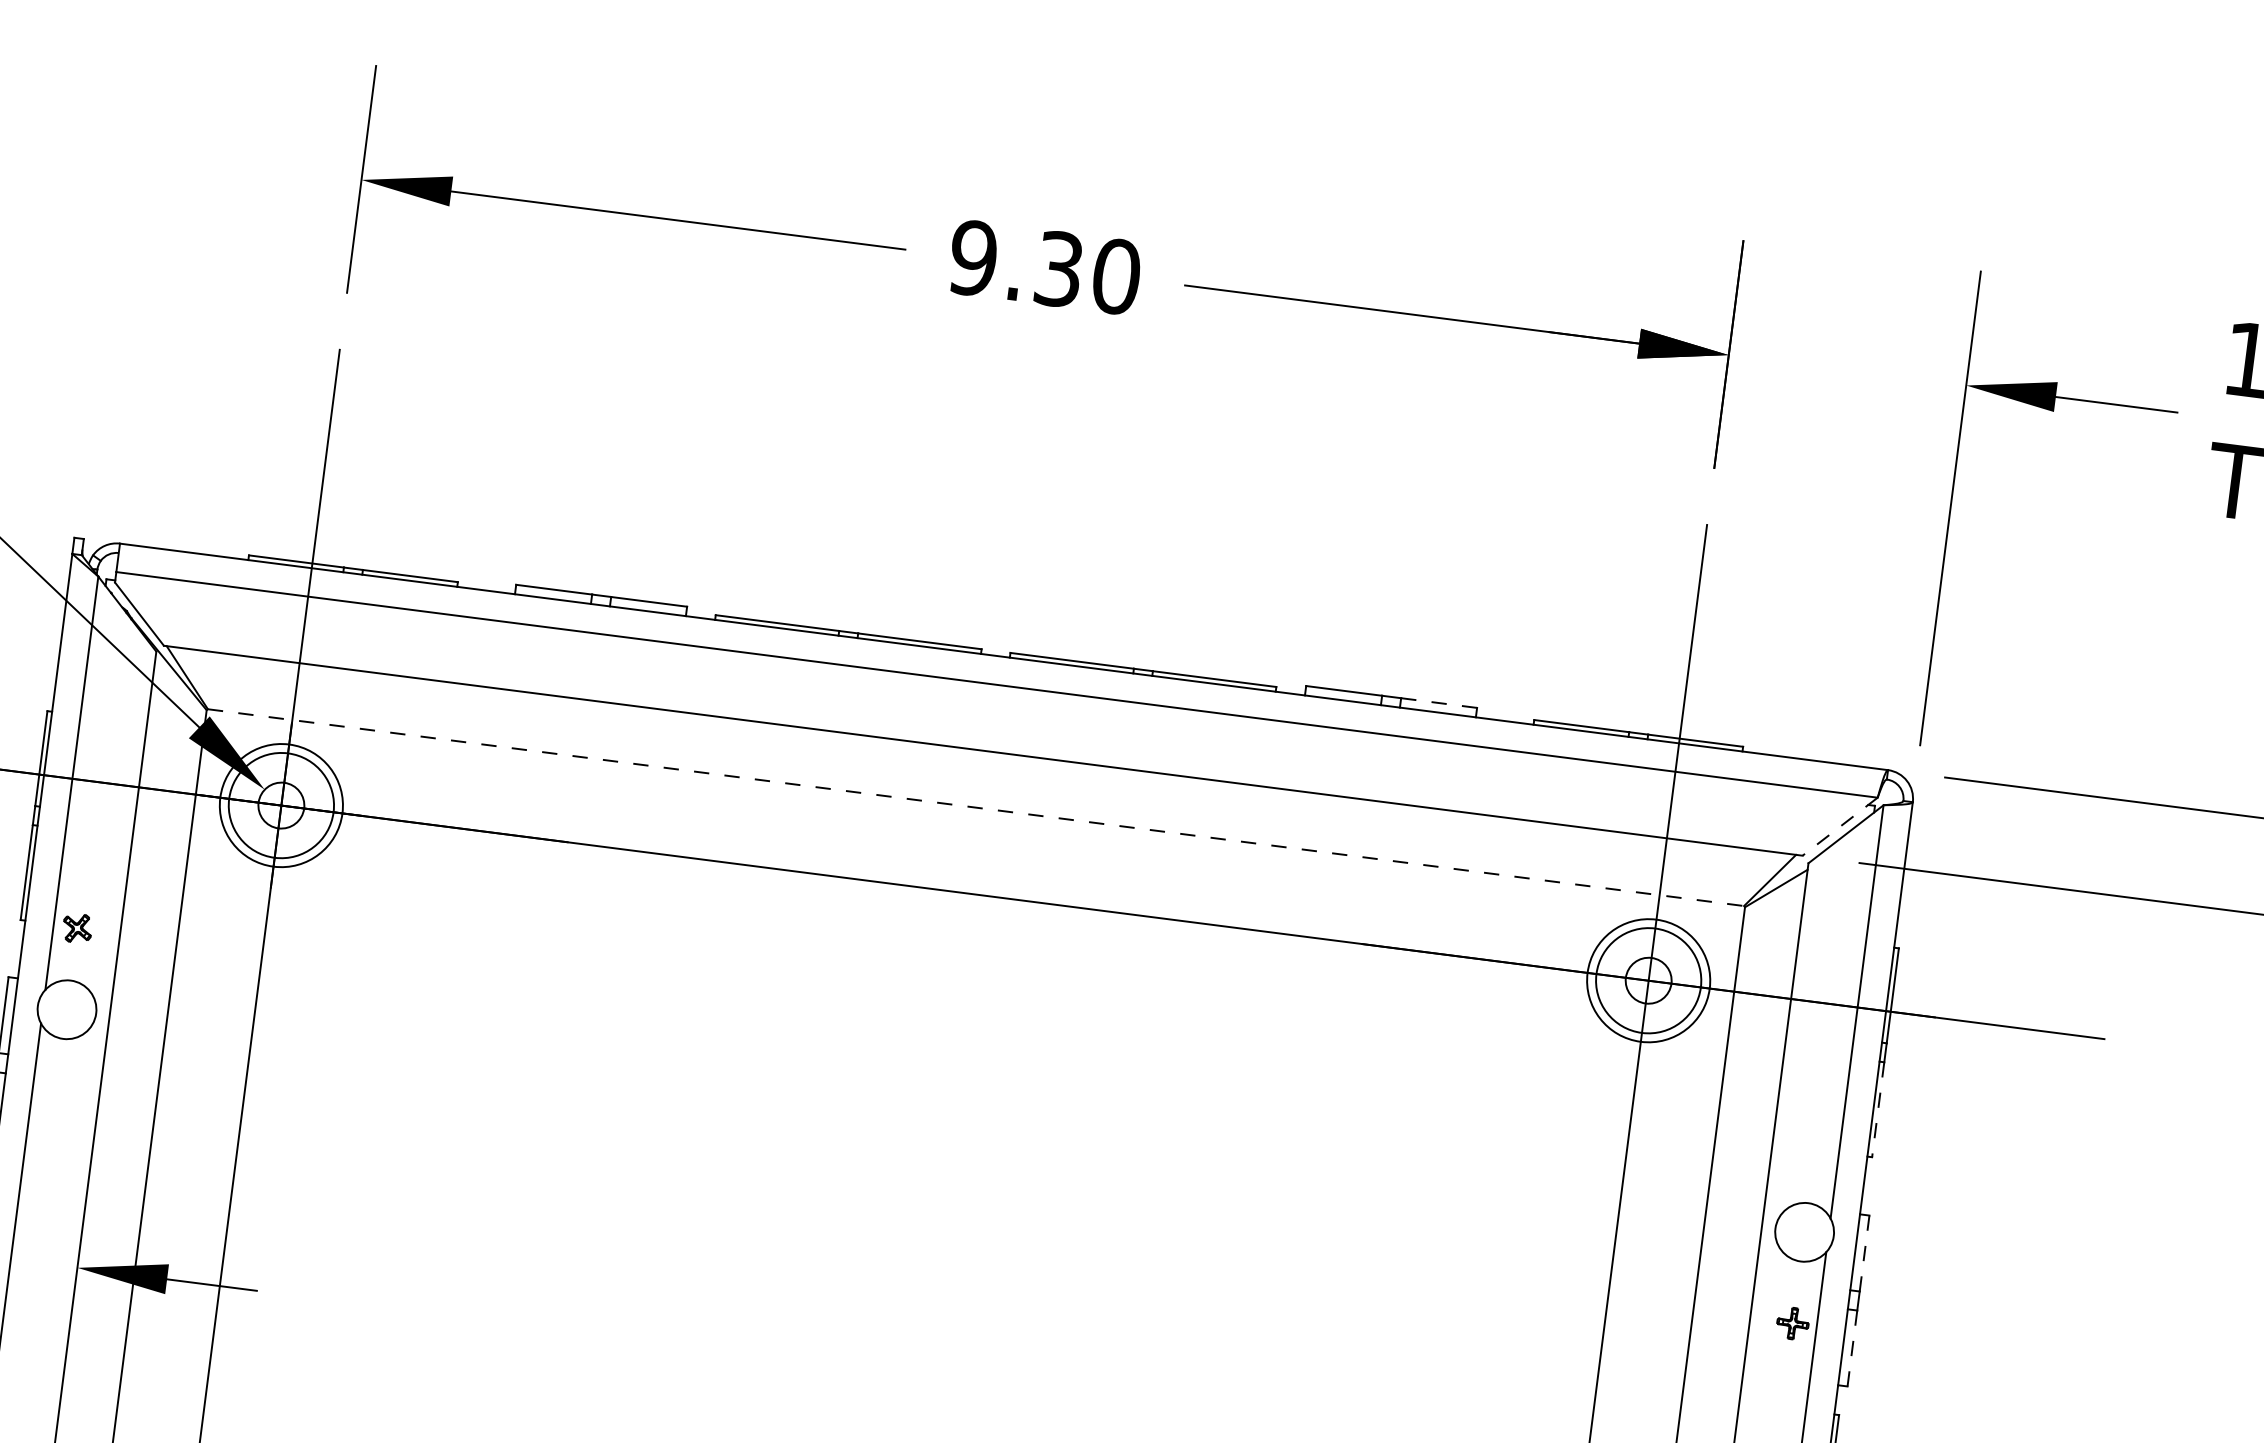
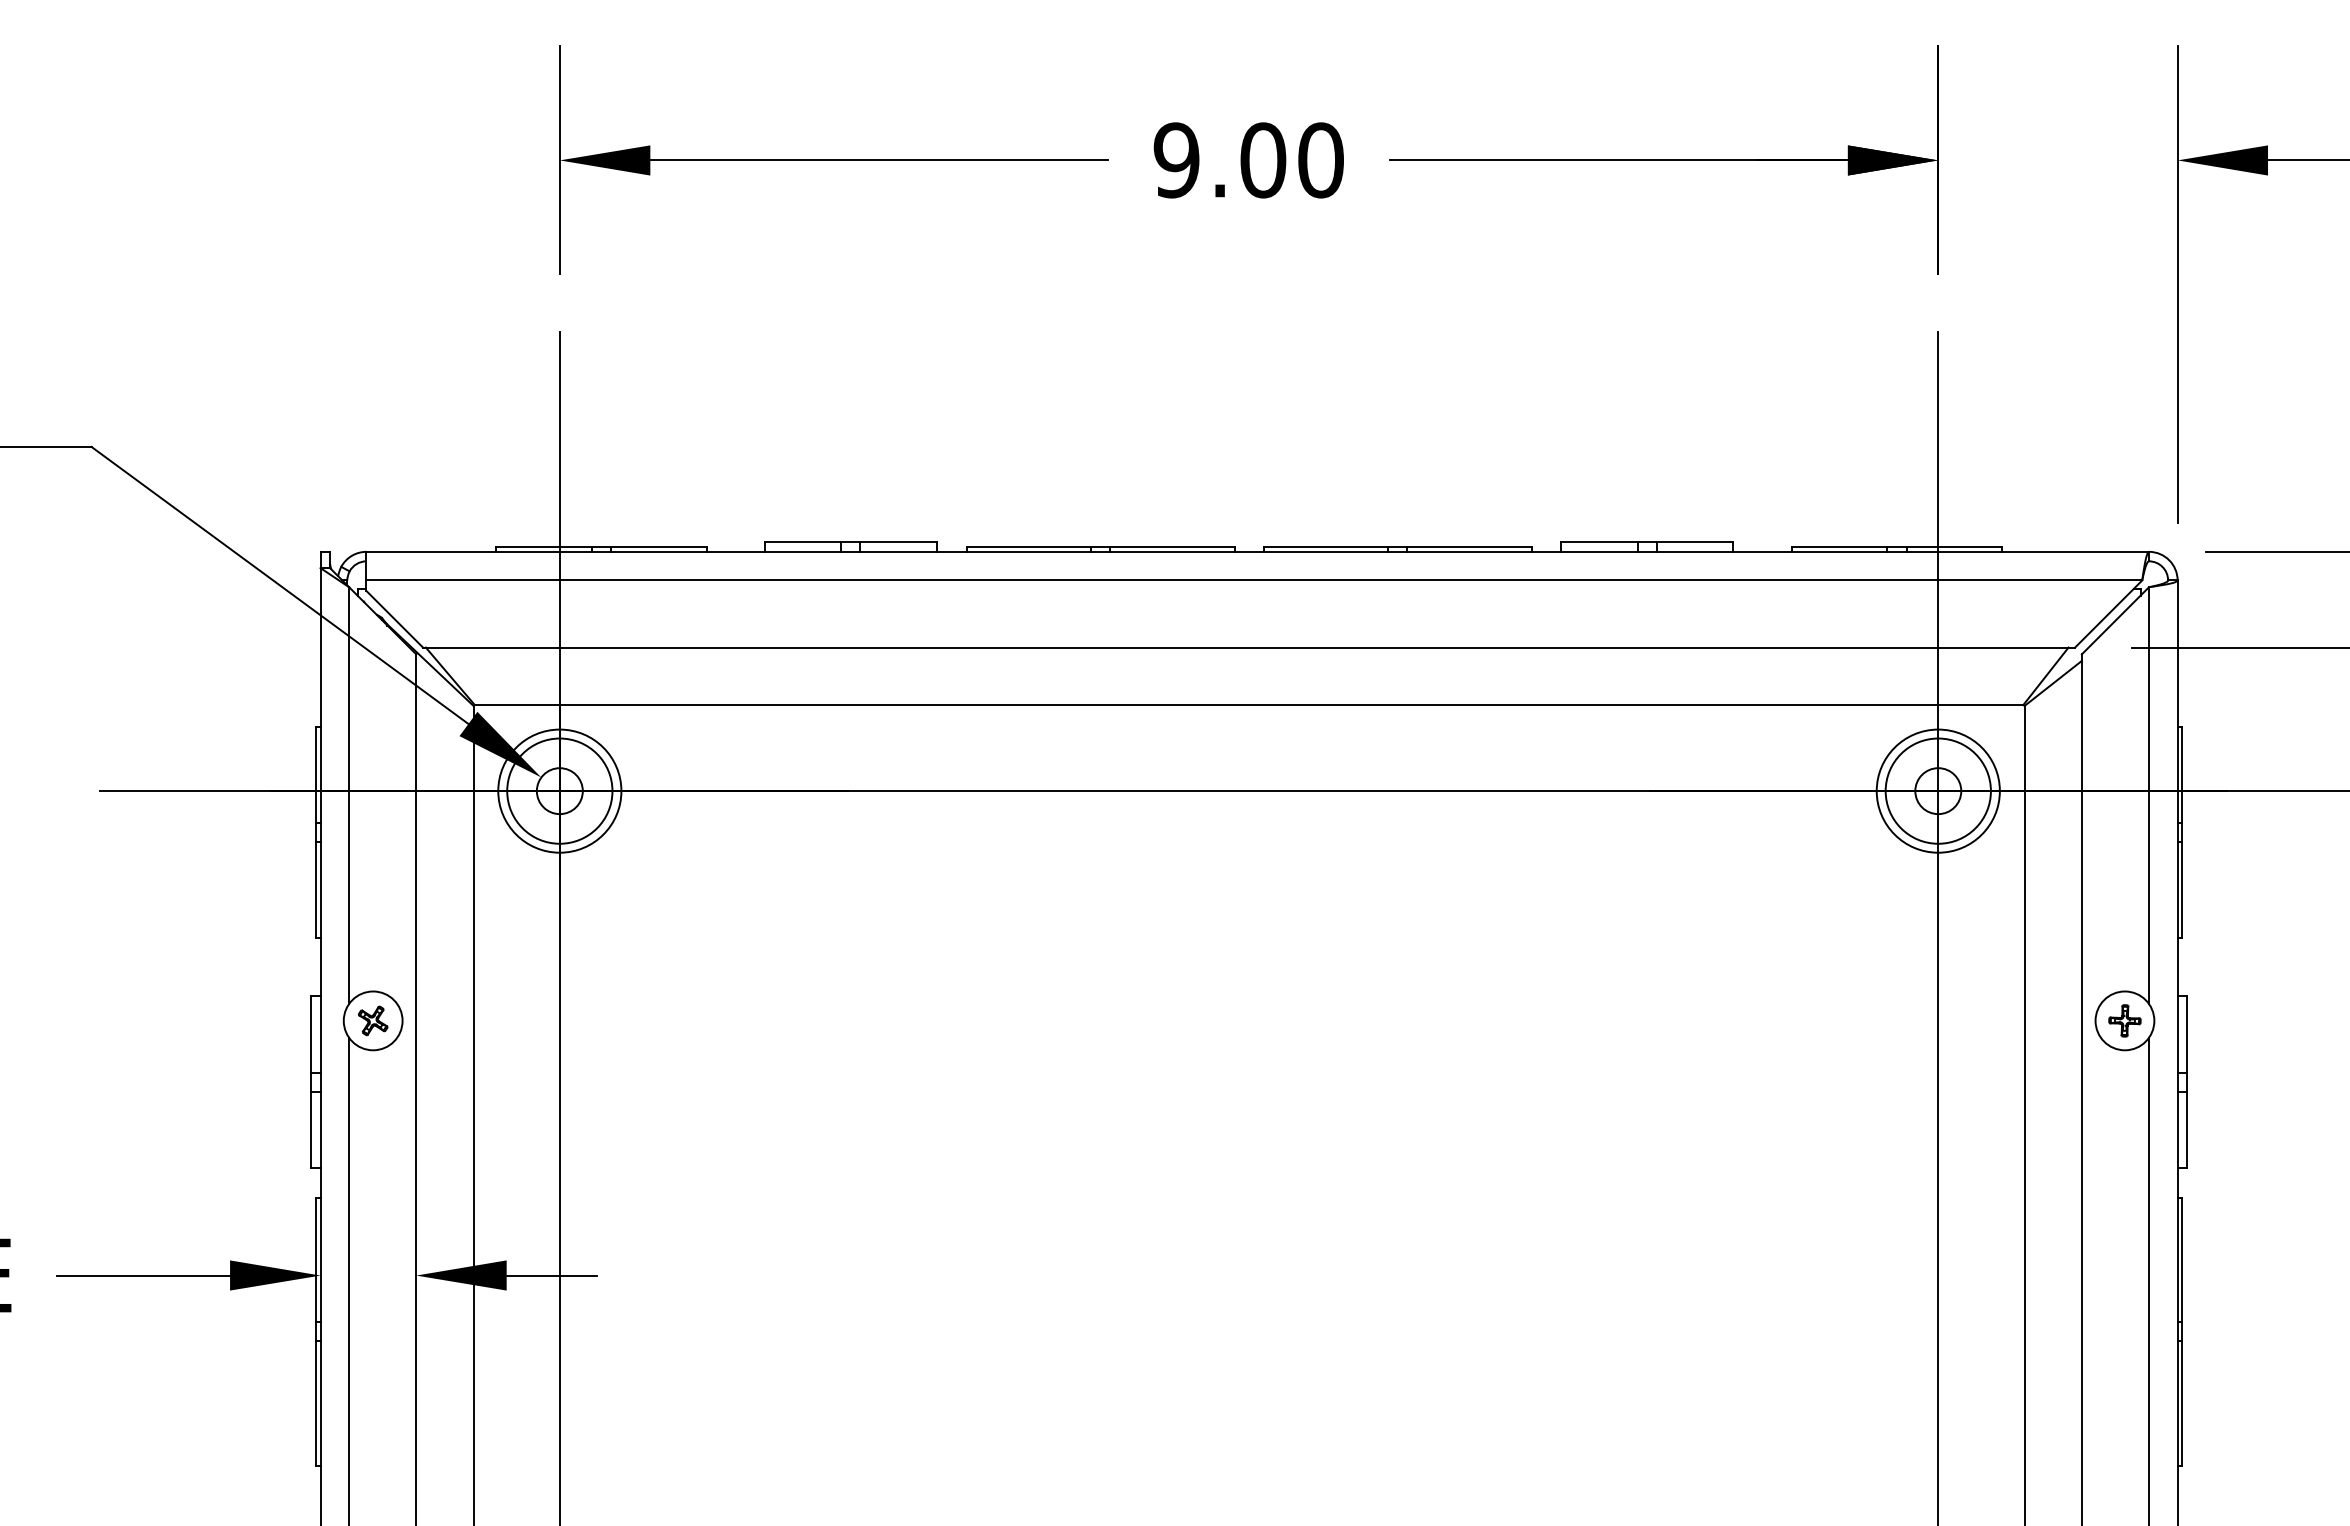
text: (1059, 269) -> (1263, 160), 9.30 -> 9.00
line: (1439, 703) -> (1695, 542), dashed -> solid
line: (976, 807) -> (1249, 704), dashed -> solid
line: (1839, 827) -> (2108, 614), dashed -> solid
part: (76, 927) -> (372, 1020), moved
line: (1878, 1109) -> (2182, 889), dashed -> solid
line: (1864, 1253) -> (2187, 1034), dashed -> solid
part: (1792, 1323) -> (2124, 1020), moved
line: (1852, 1349) -> (2187, 1130), dashed -> solid

